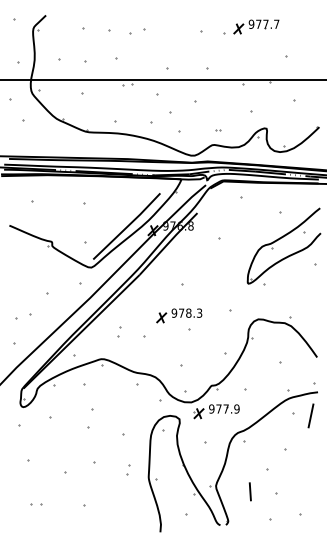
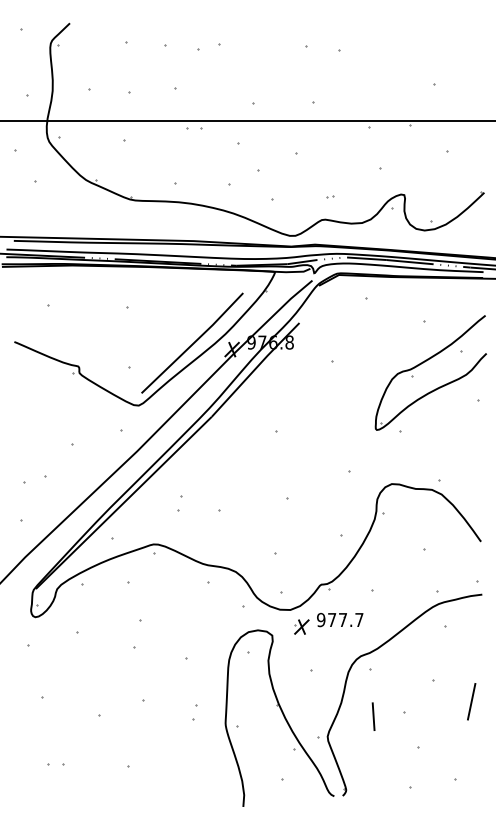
part: (256, 26) -> (388, 40), removed
part: (179, 315) -> (272, 478), removed
text: (236, 408) -> (358, 619), 977.9 -> 977.7
line: (310, 415) -> (470, 701), moved
line: (249, 491) -> (372, 716), moved

